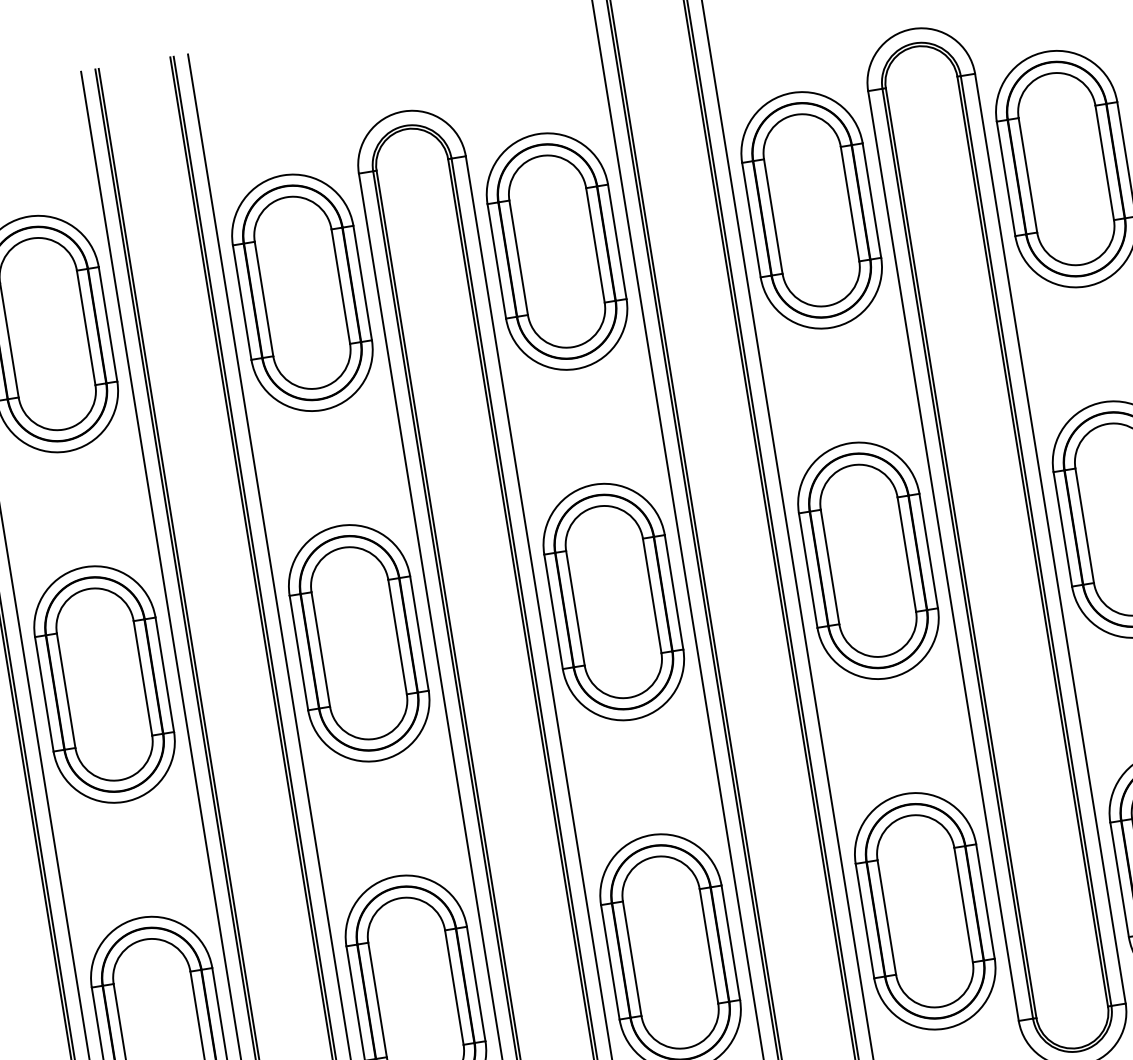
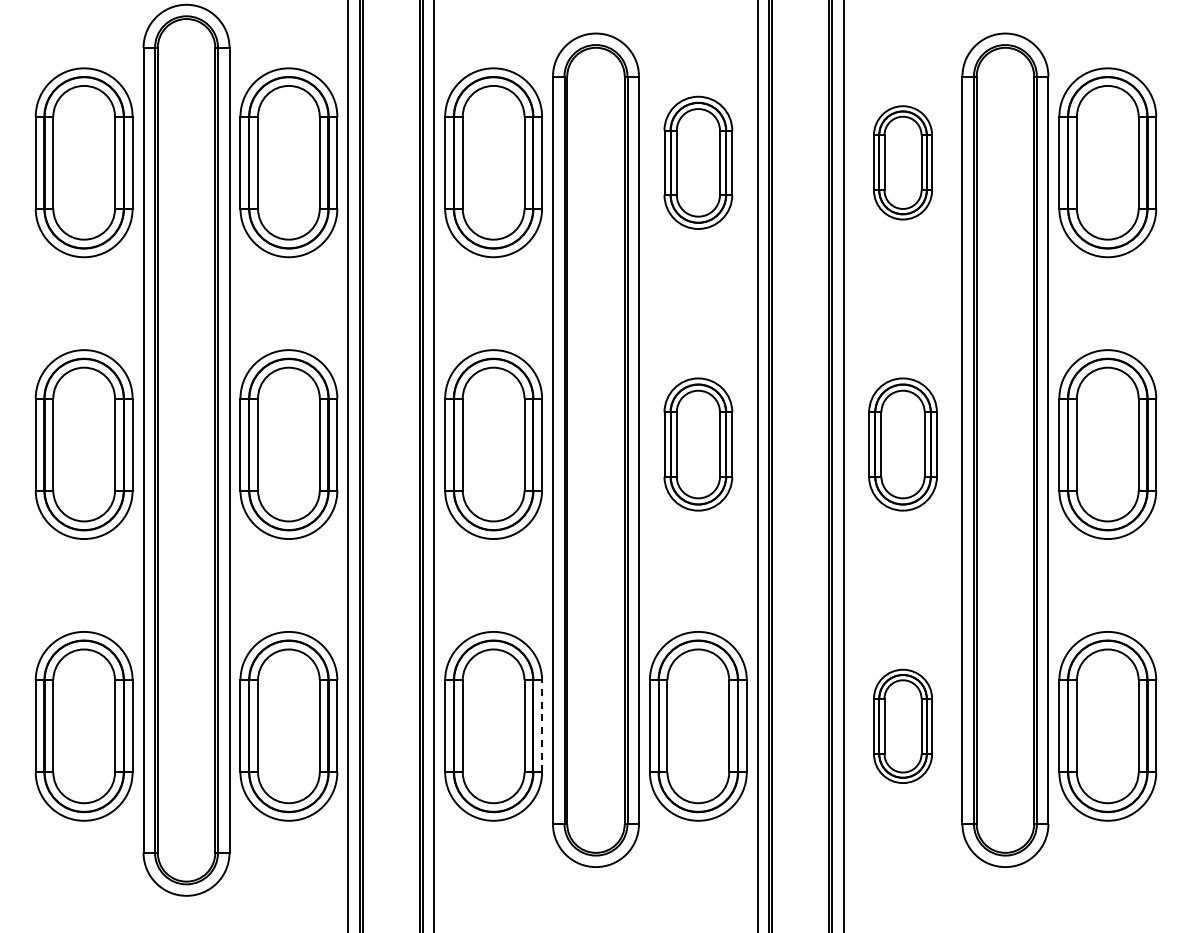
part: (810, 210) -> (902, 162), size x0.6
part: (557, 251) -> (698, 162), size x0.7
part: (867, 560) -> (902, 444), size x0.7
part: (613, 601) -> (698, 444), size x0.7
part: (924, 911) -> (902, 726), size x0.6
line: (476, 982) -> (542, 725), solid -> dashed

